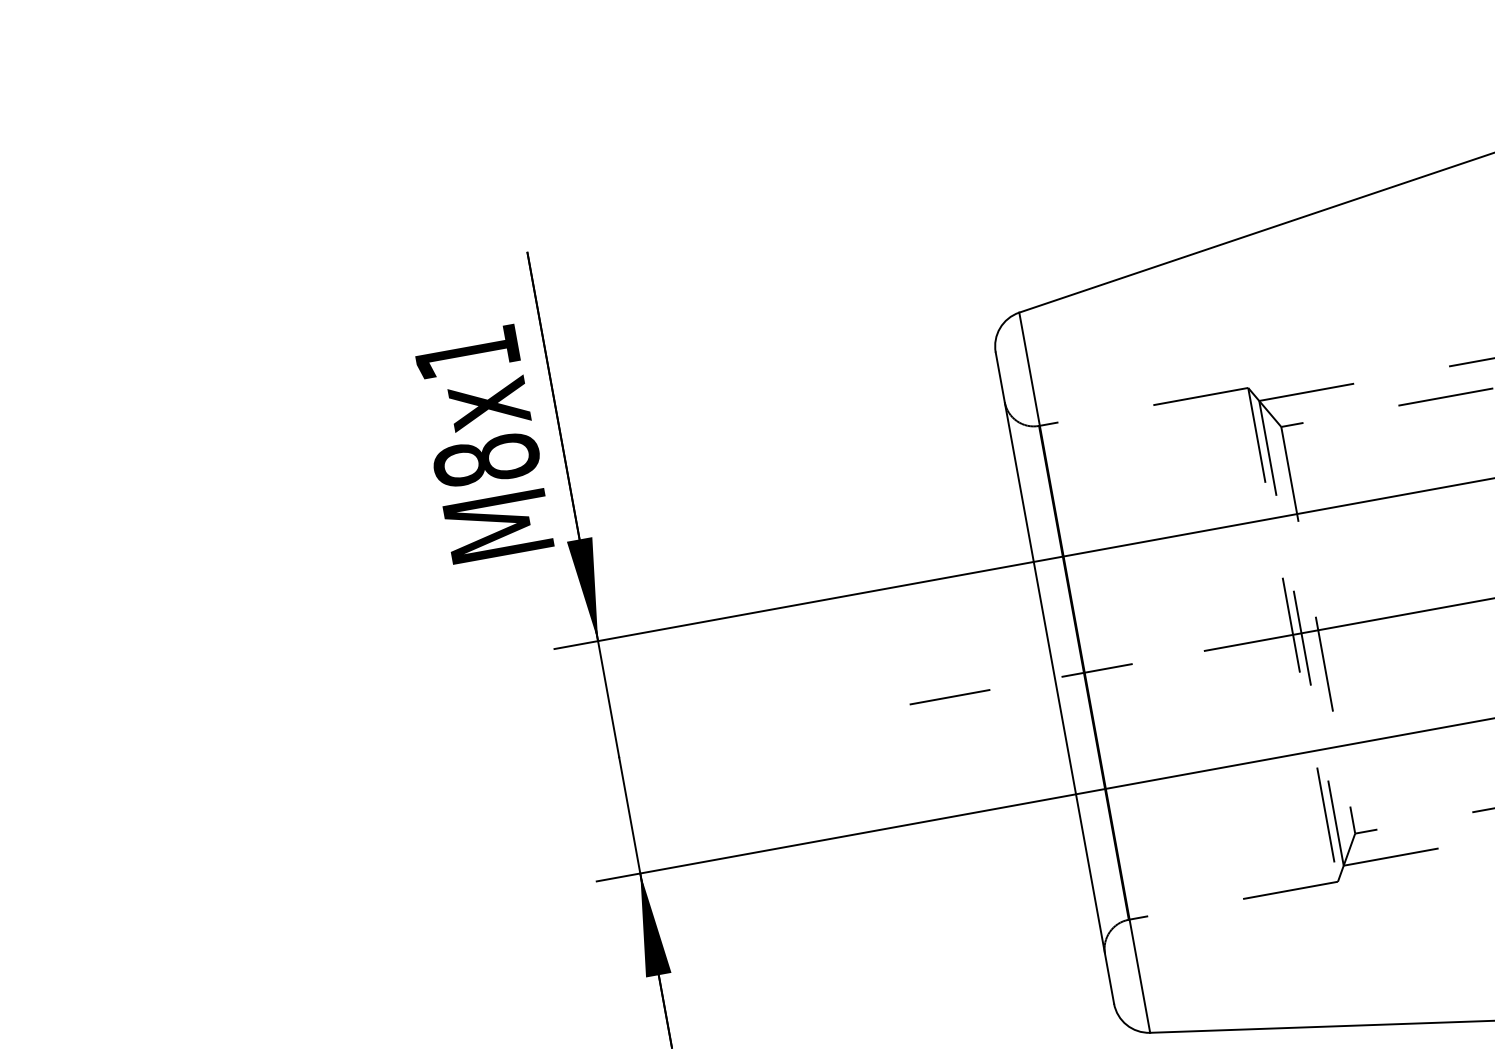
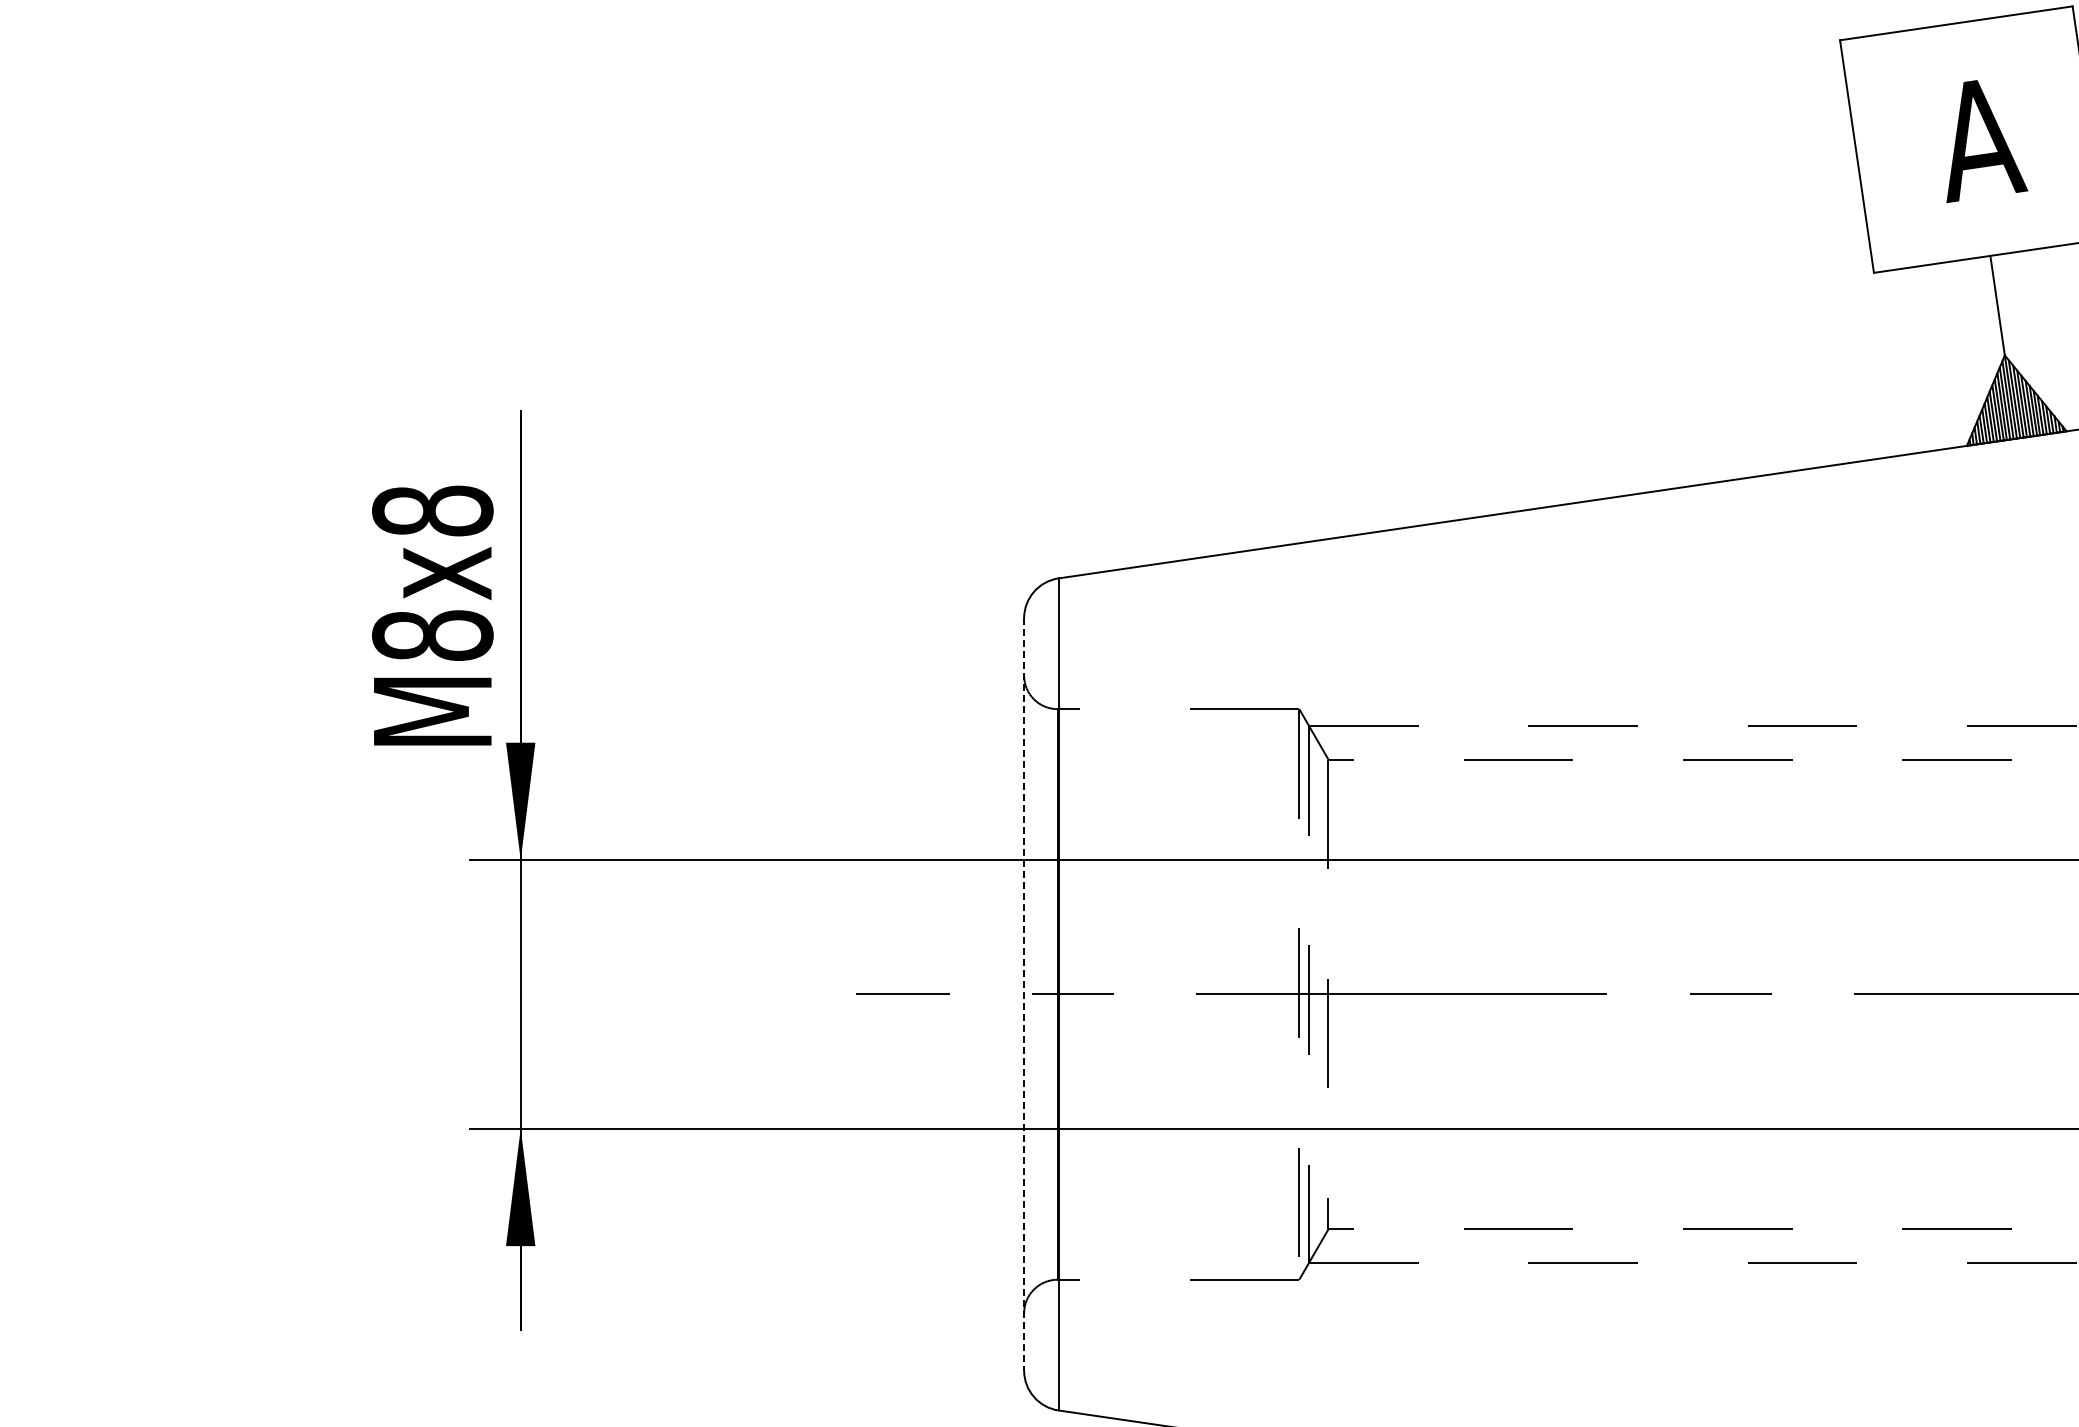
text: (466, 352) -> (432, 510), M8x1 -> M8x8
line: (1055, 678) -> (1024, 994), solid -> dashed

